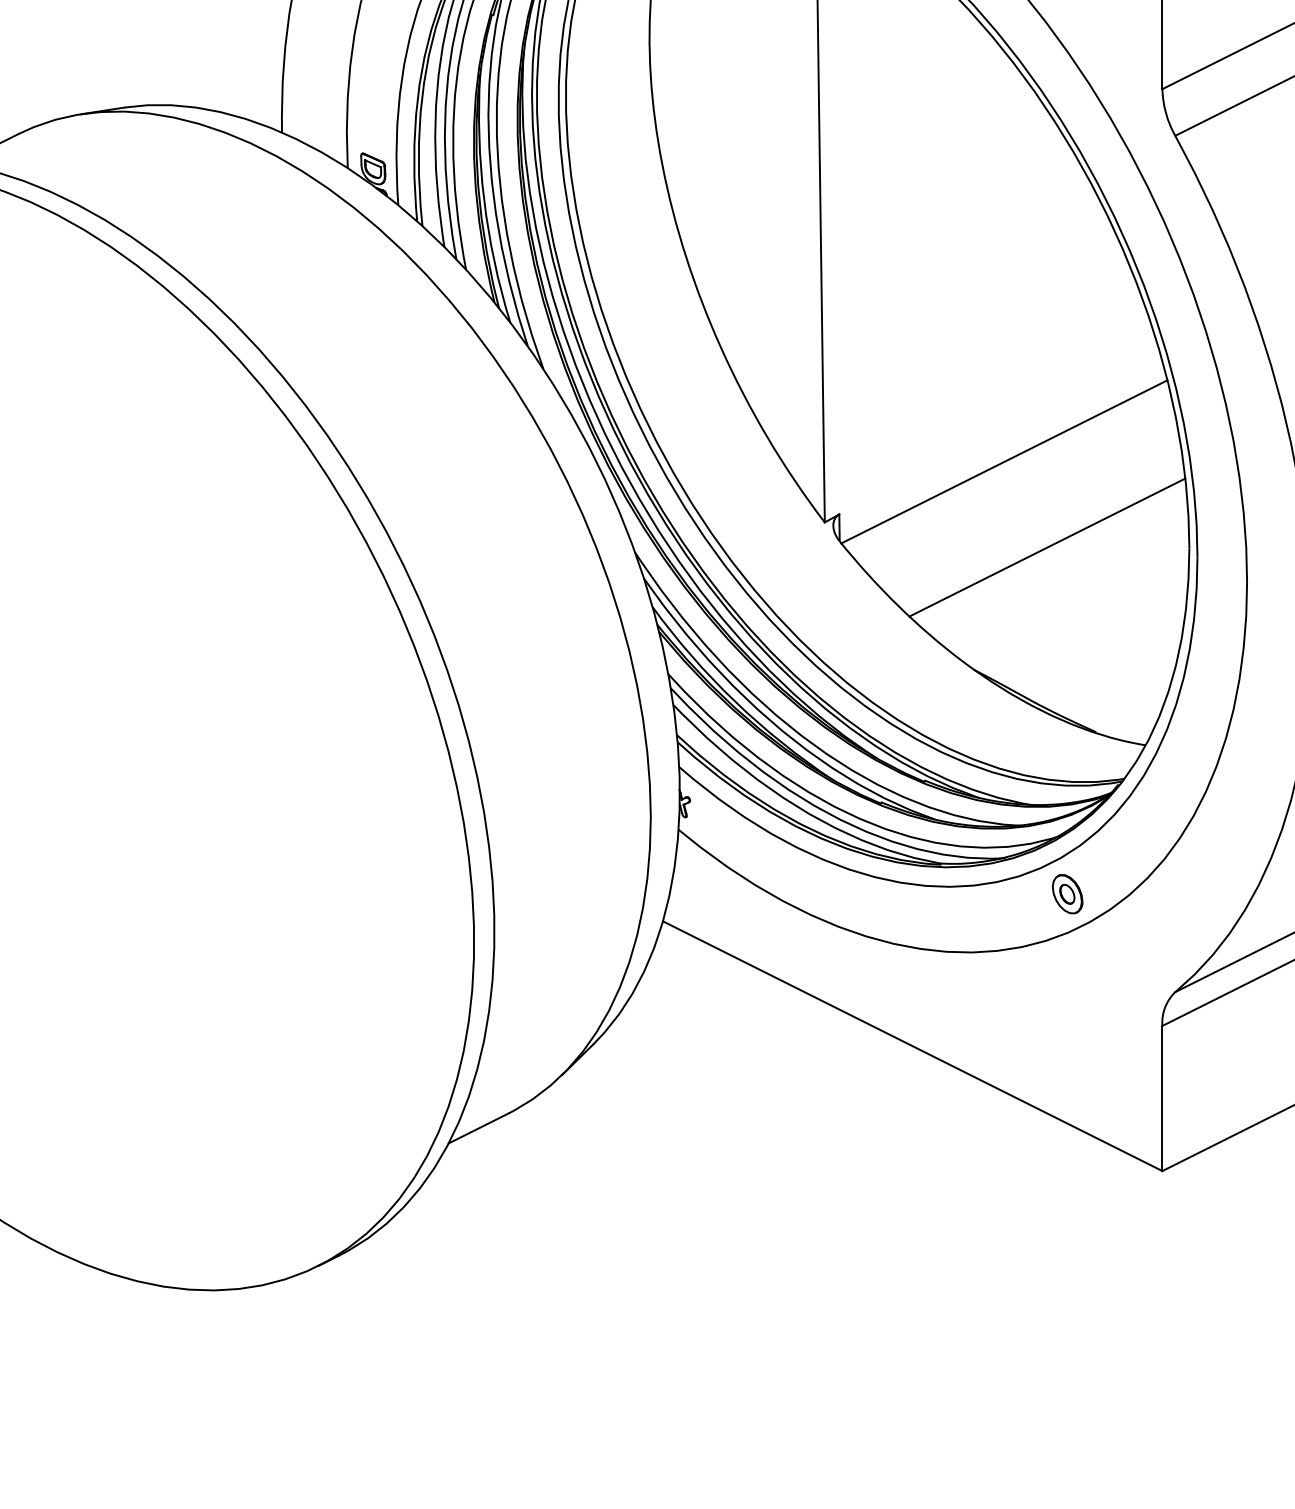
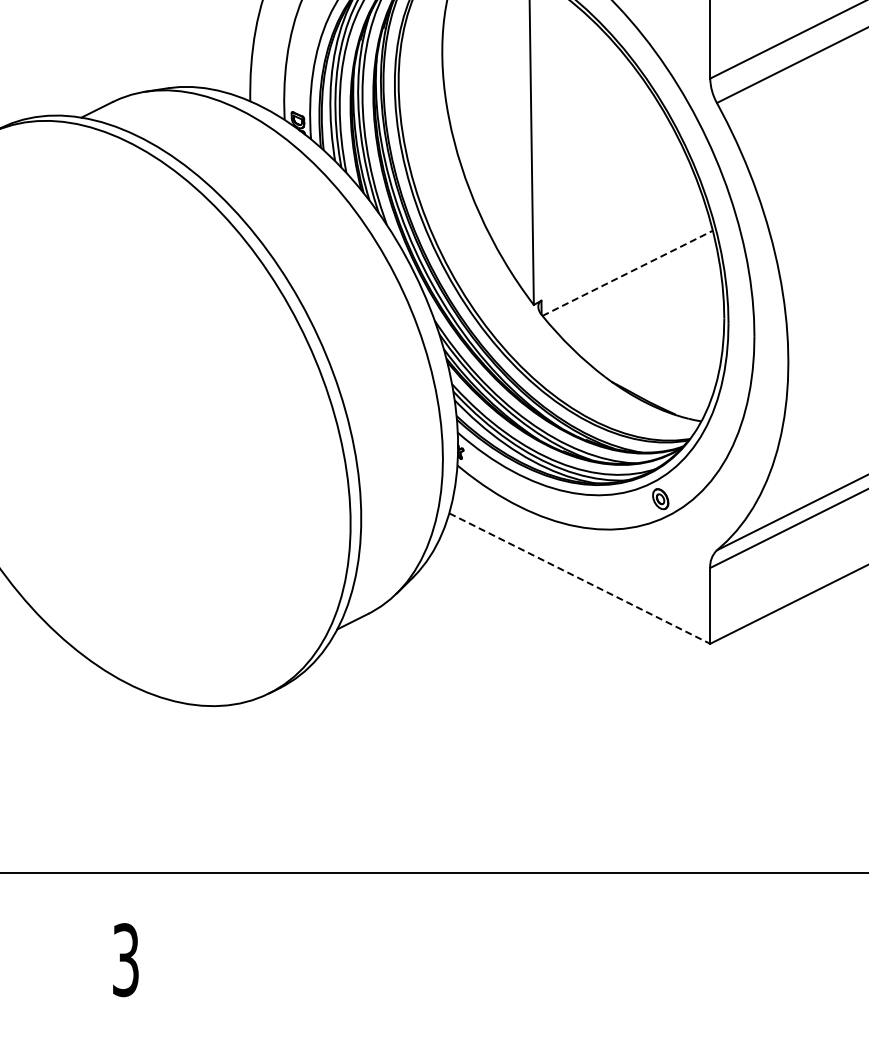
line: (1005, 462) -> (628, 273), solid -> dashed
line: (1048, 548) -> (650, 318), removed
line: (912, 1046) -> (579, 578), solid -> dashed

